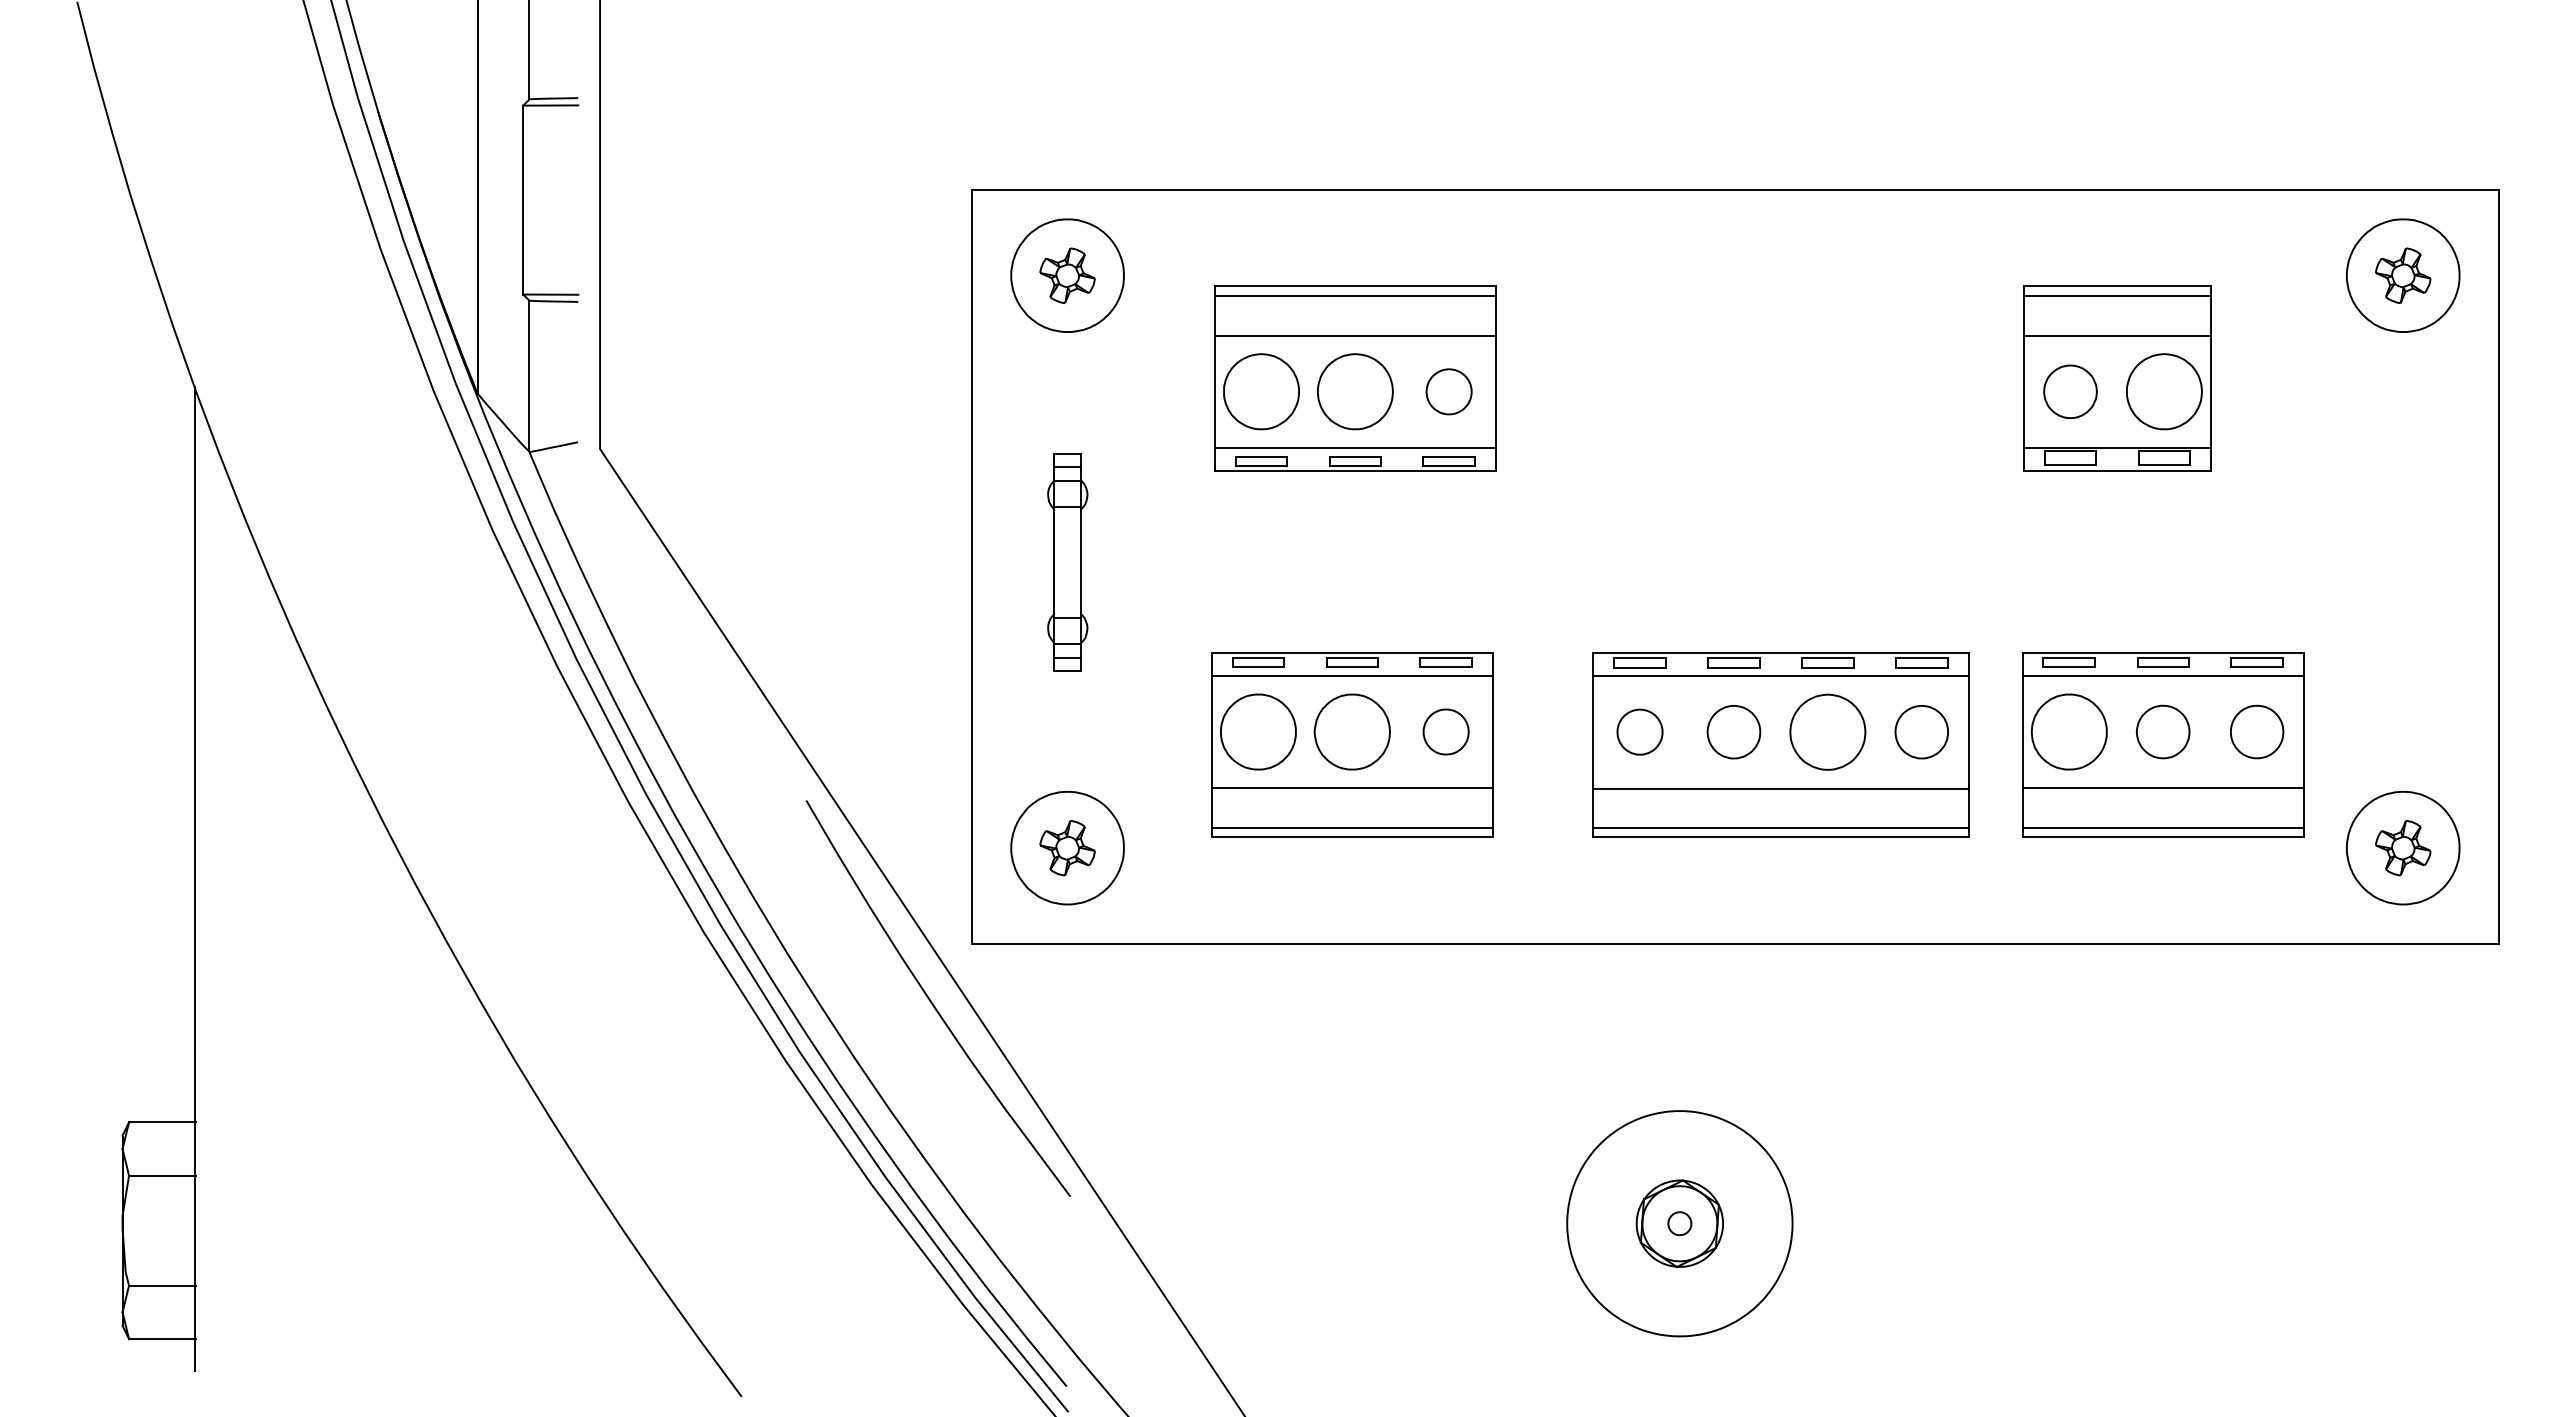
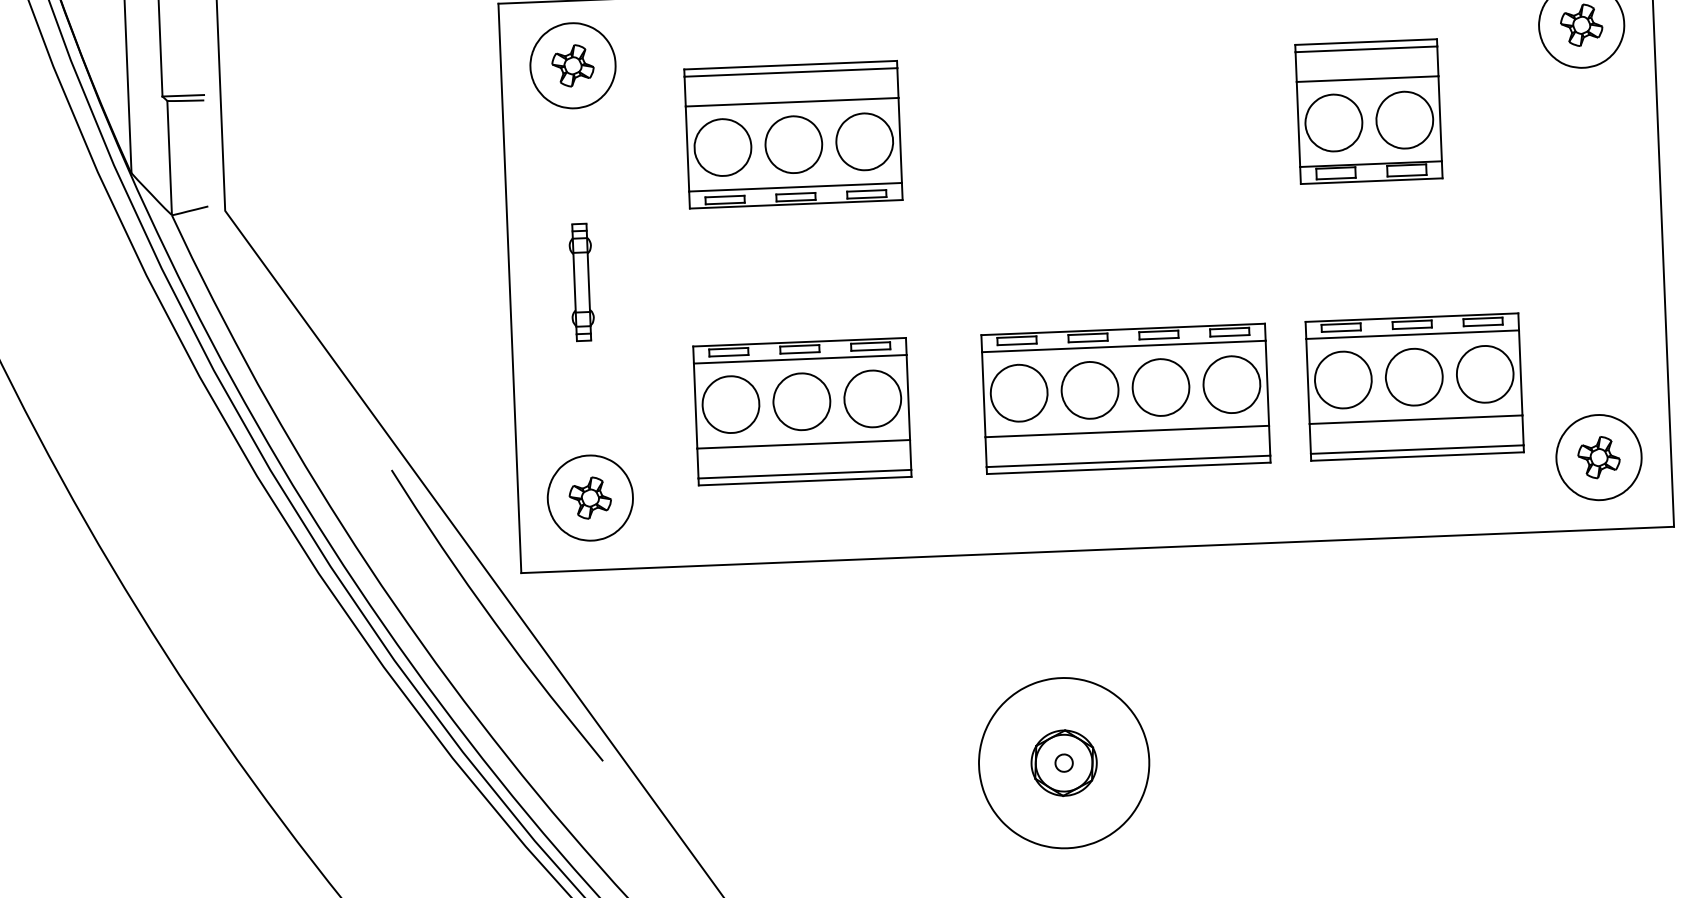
part: (1448, 391) -> (864, 141), size x1.67
part: (2070, 391) -> (1333, 122), size x1.43
part: (1067, 562) -> (581, 282), size x0.71
part: (1445, 731) -> (872, 398), size x1.67
part: (1639, 731) -> (1018, 392), size x1.67
part: (1733, 731) -> (1089, 389), size x1.43
part: (1921, 731) -> (1231, 384), size x1.43
part: (2162, 731) -> (1413, 376), size x1.43
part: (2256, 731) -> (1484, 373), size x1.43

